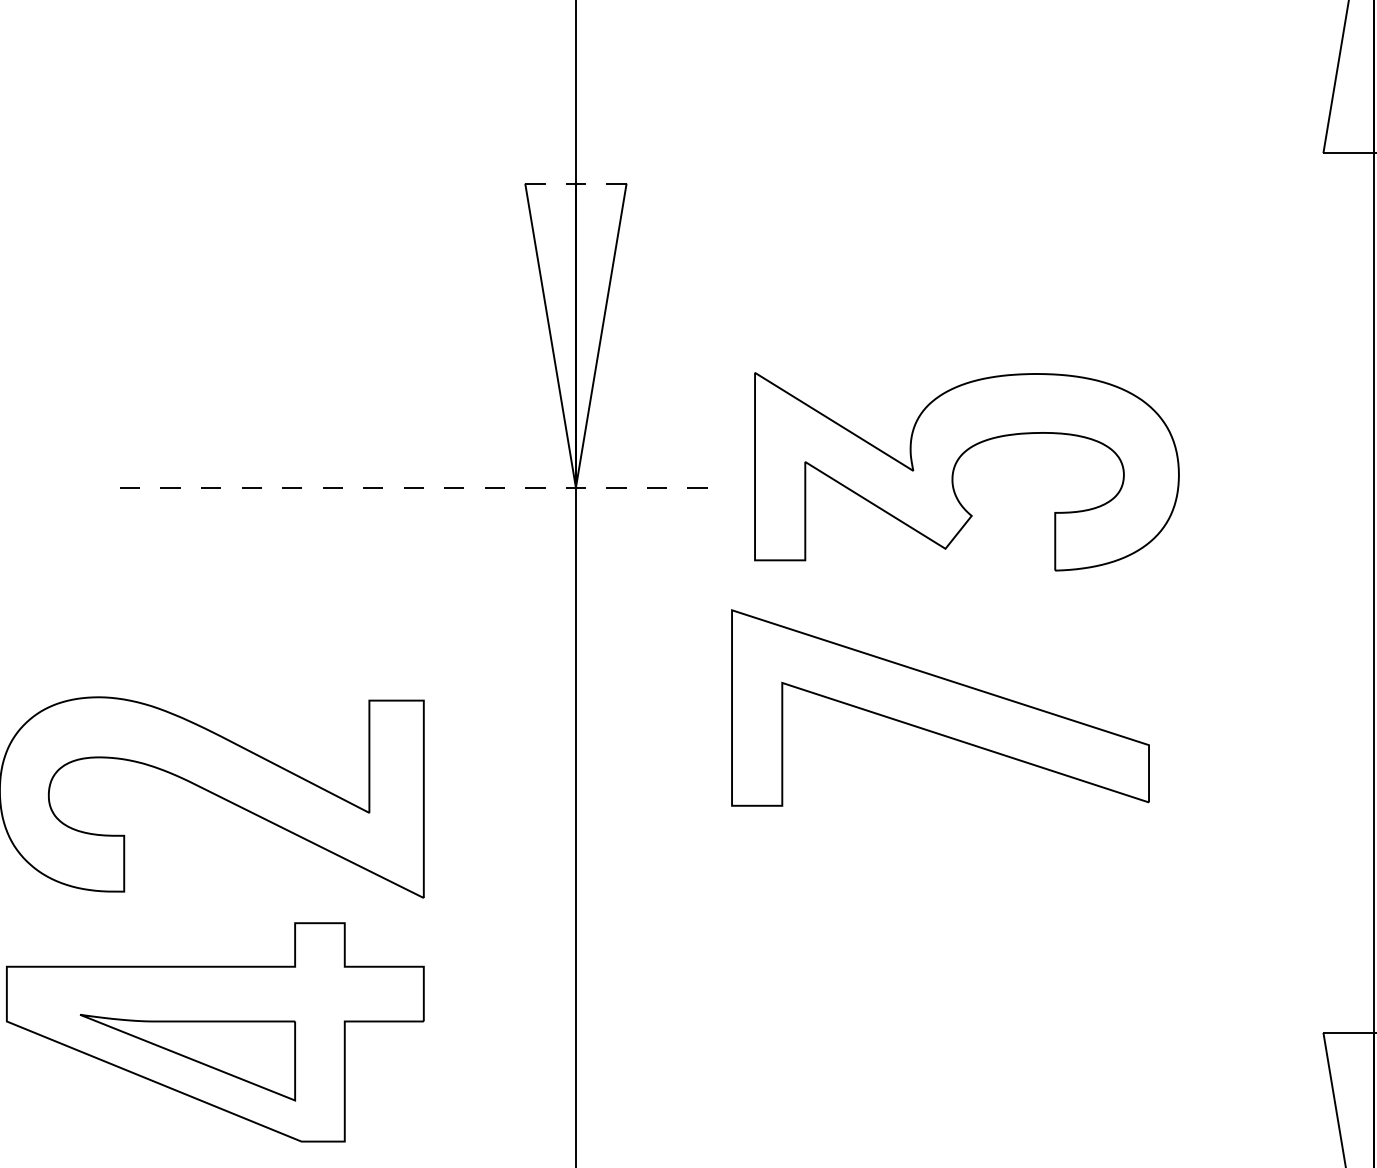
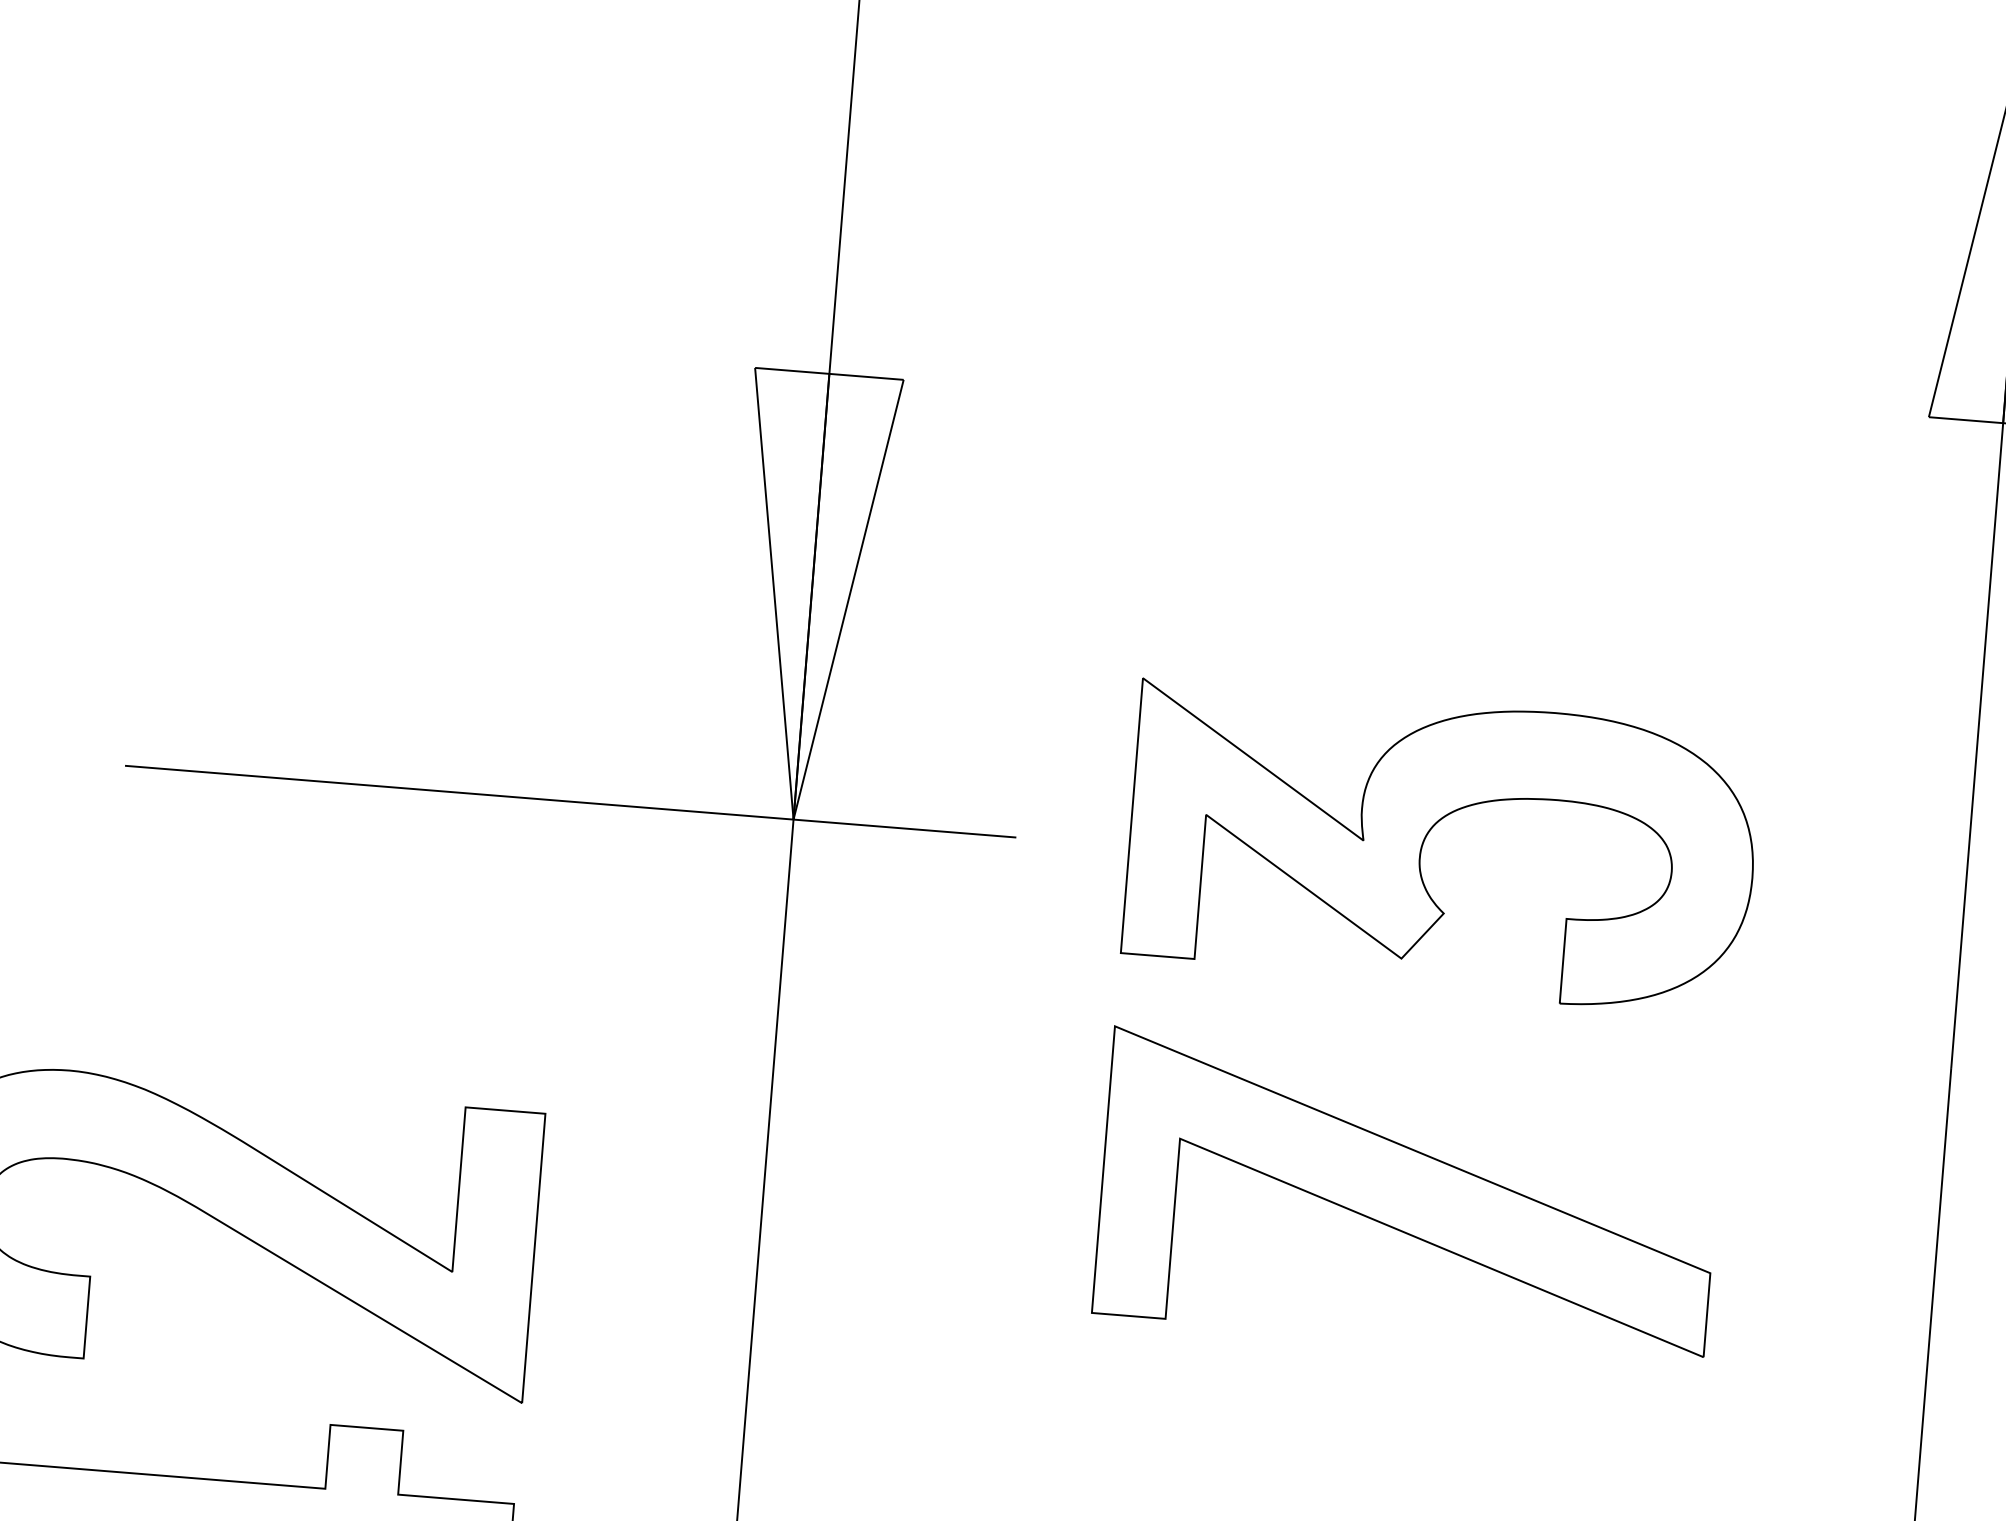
line: (575, 183) -> (828, 373), dashed -> solid
part: (956, 465) -> (1427, 837), moved
line: (423, 487) -> (570, 801), dashed -> solid
part: (940, 707) -> (1409, 1193), moved

